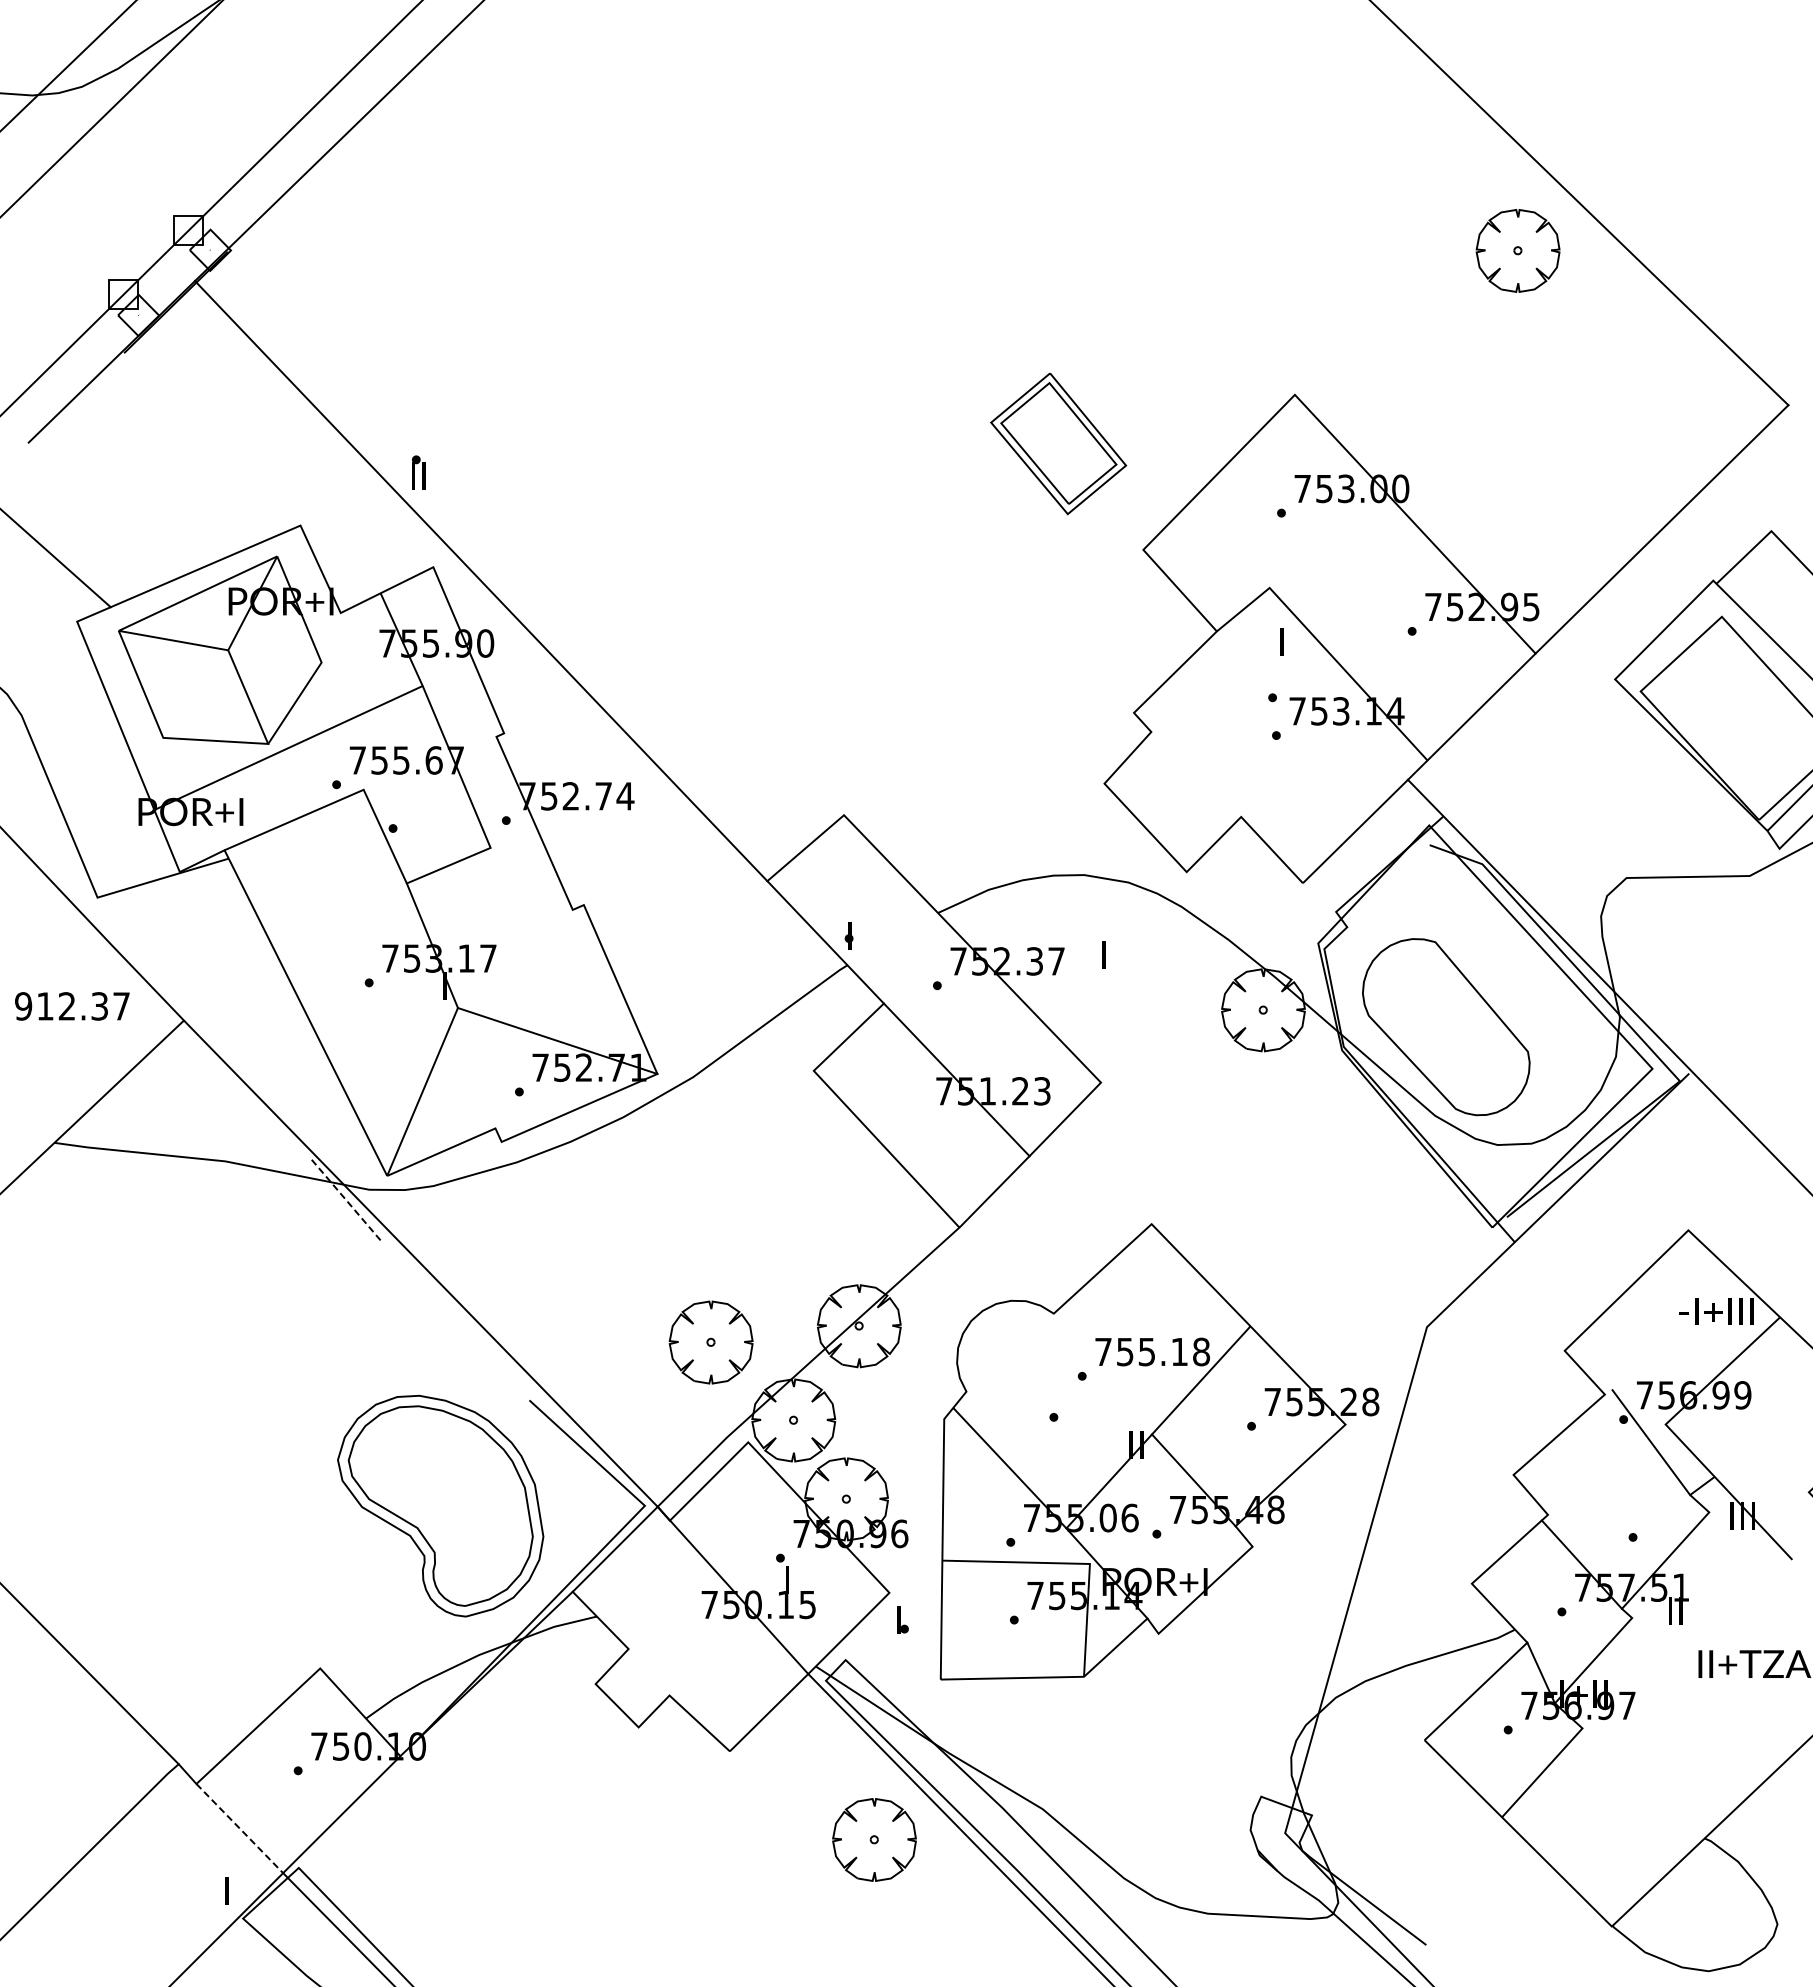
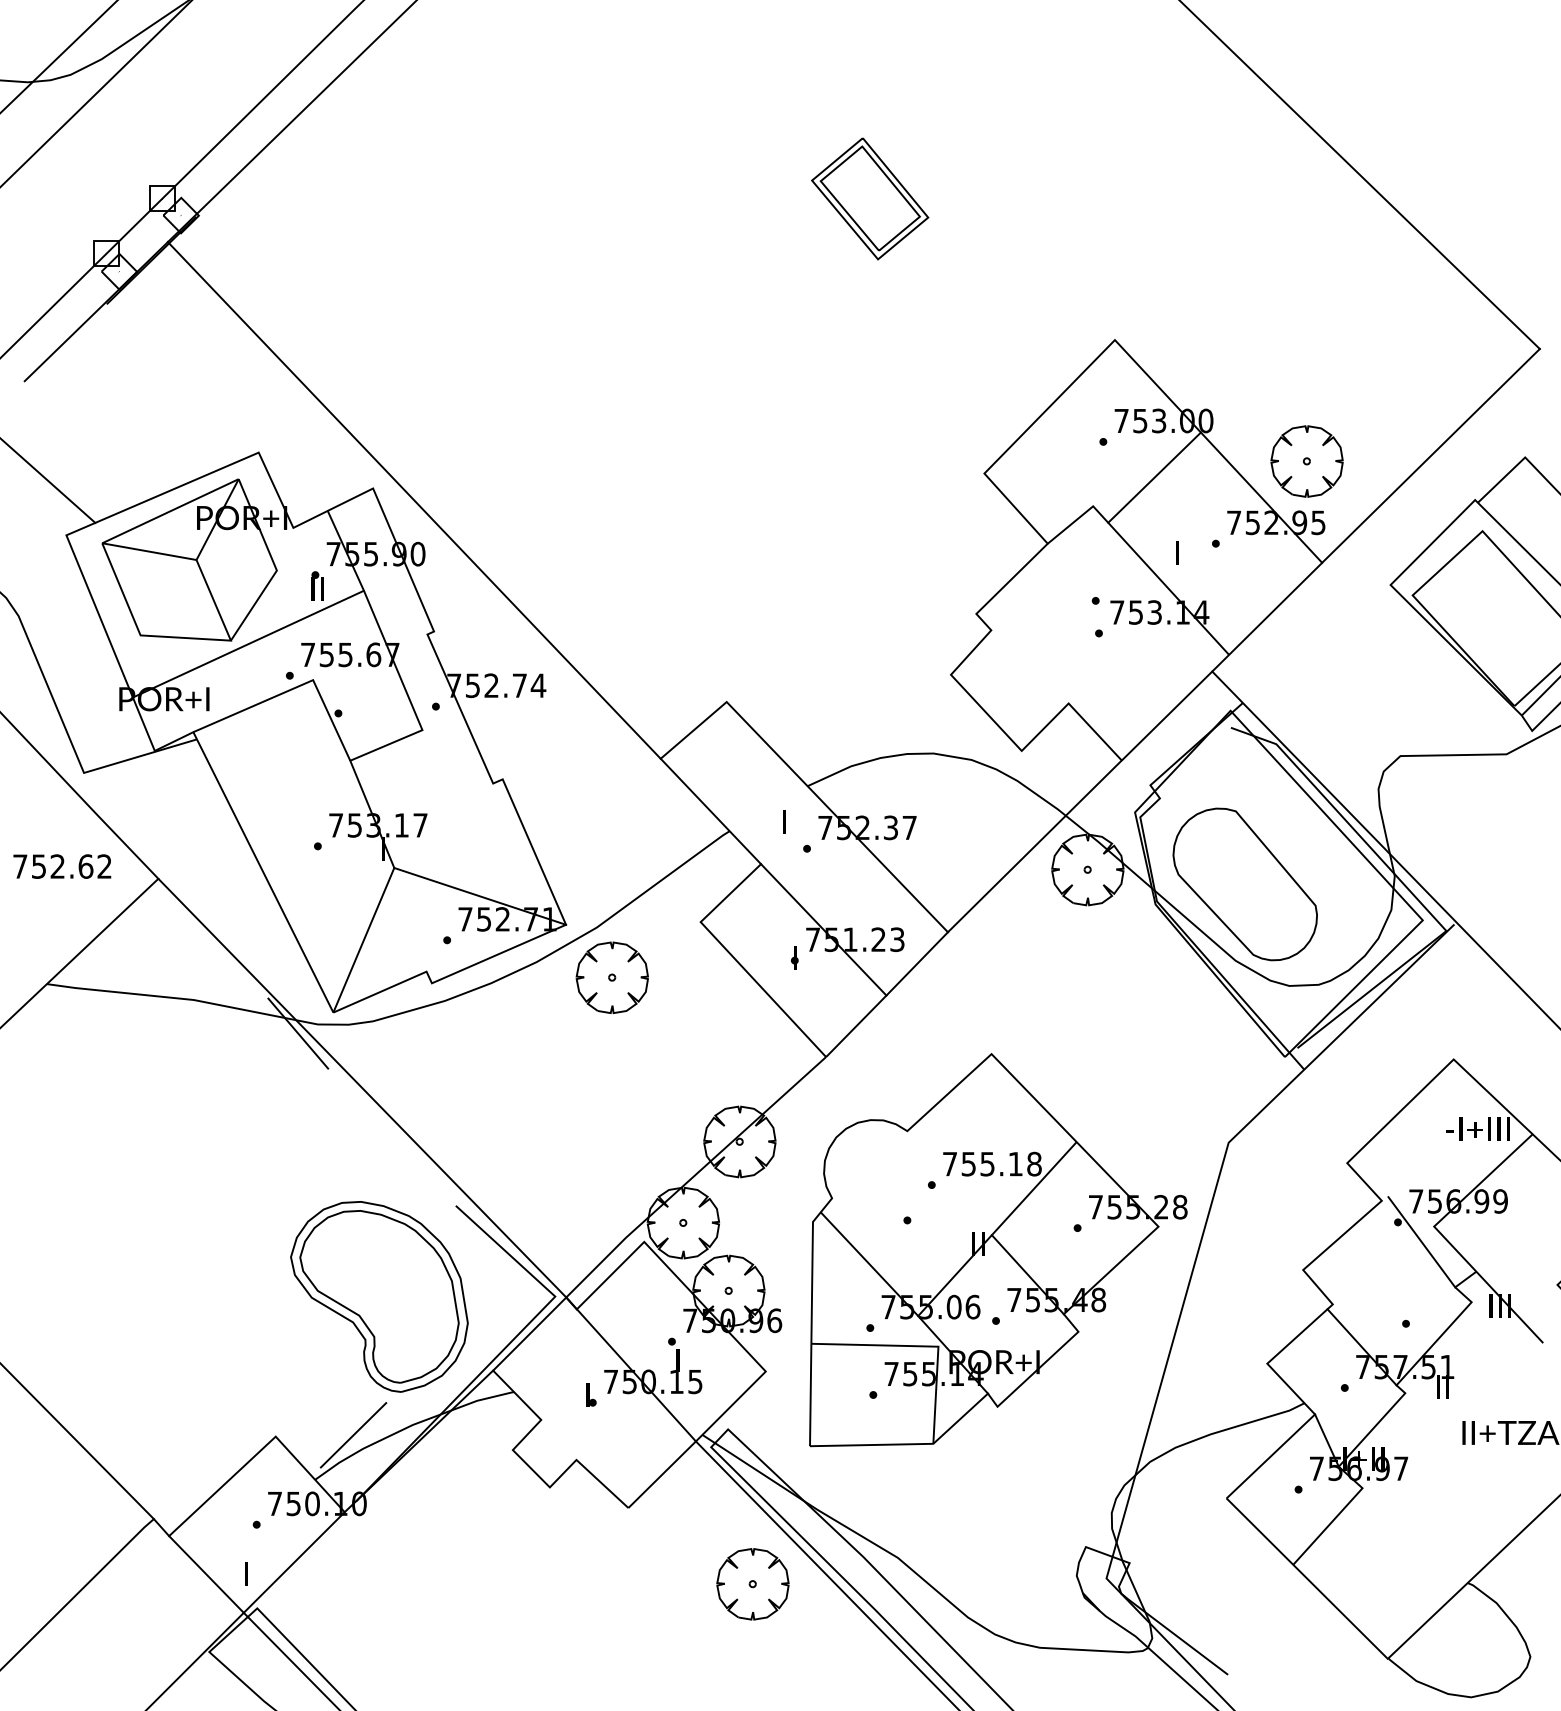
part: (1517, 250) -> (1306, 461), moved
part: (1058, 443) -> (870, 198), moved
part: (418, 472) -> (317, 586), moved
line: (1340, 554) -> (1154, 477), added
text: (1281, 641) -> (1177, 552), moved
part: (848, 935) -> (794, 957), moved
text: (1103, 954) -> (783, 821), moved
line: (1201, 982) -> (1034, 846), added
text: (72, 1006) -> (62, 866), 912.37 -> 752.62
line: (346, 1200) -> (298, 1033), dashed -> solid
part: (710, 1342) -> (611, 977), moved
part: (902, 1619) -> (591, 1394), moved
line: (410, 1666) -> (353, 1434), added
line: (240, 1828) -> (207, 1574), dashed -> solid
text: (226, 1890) -> (245, 1573), moved

